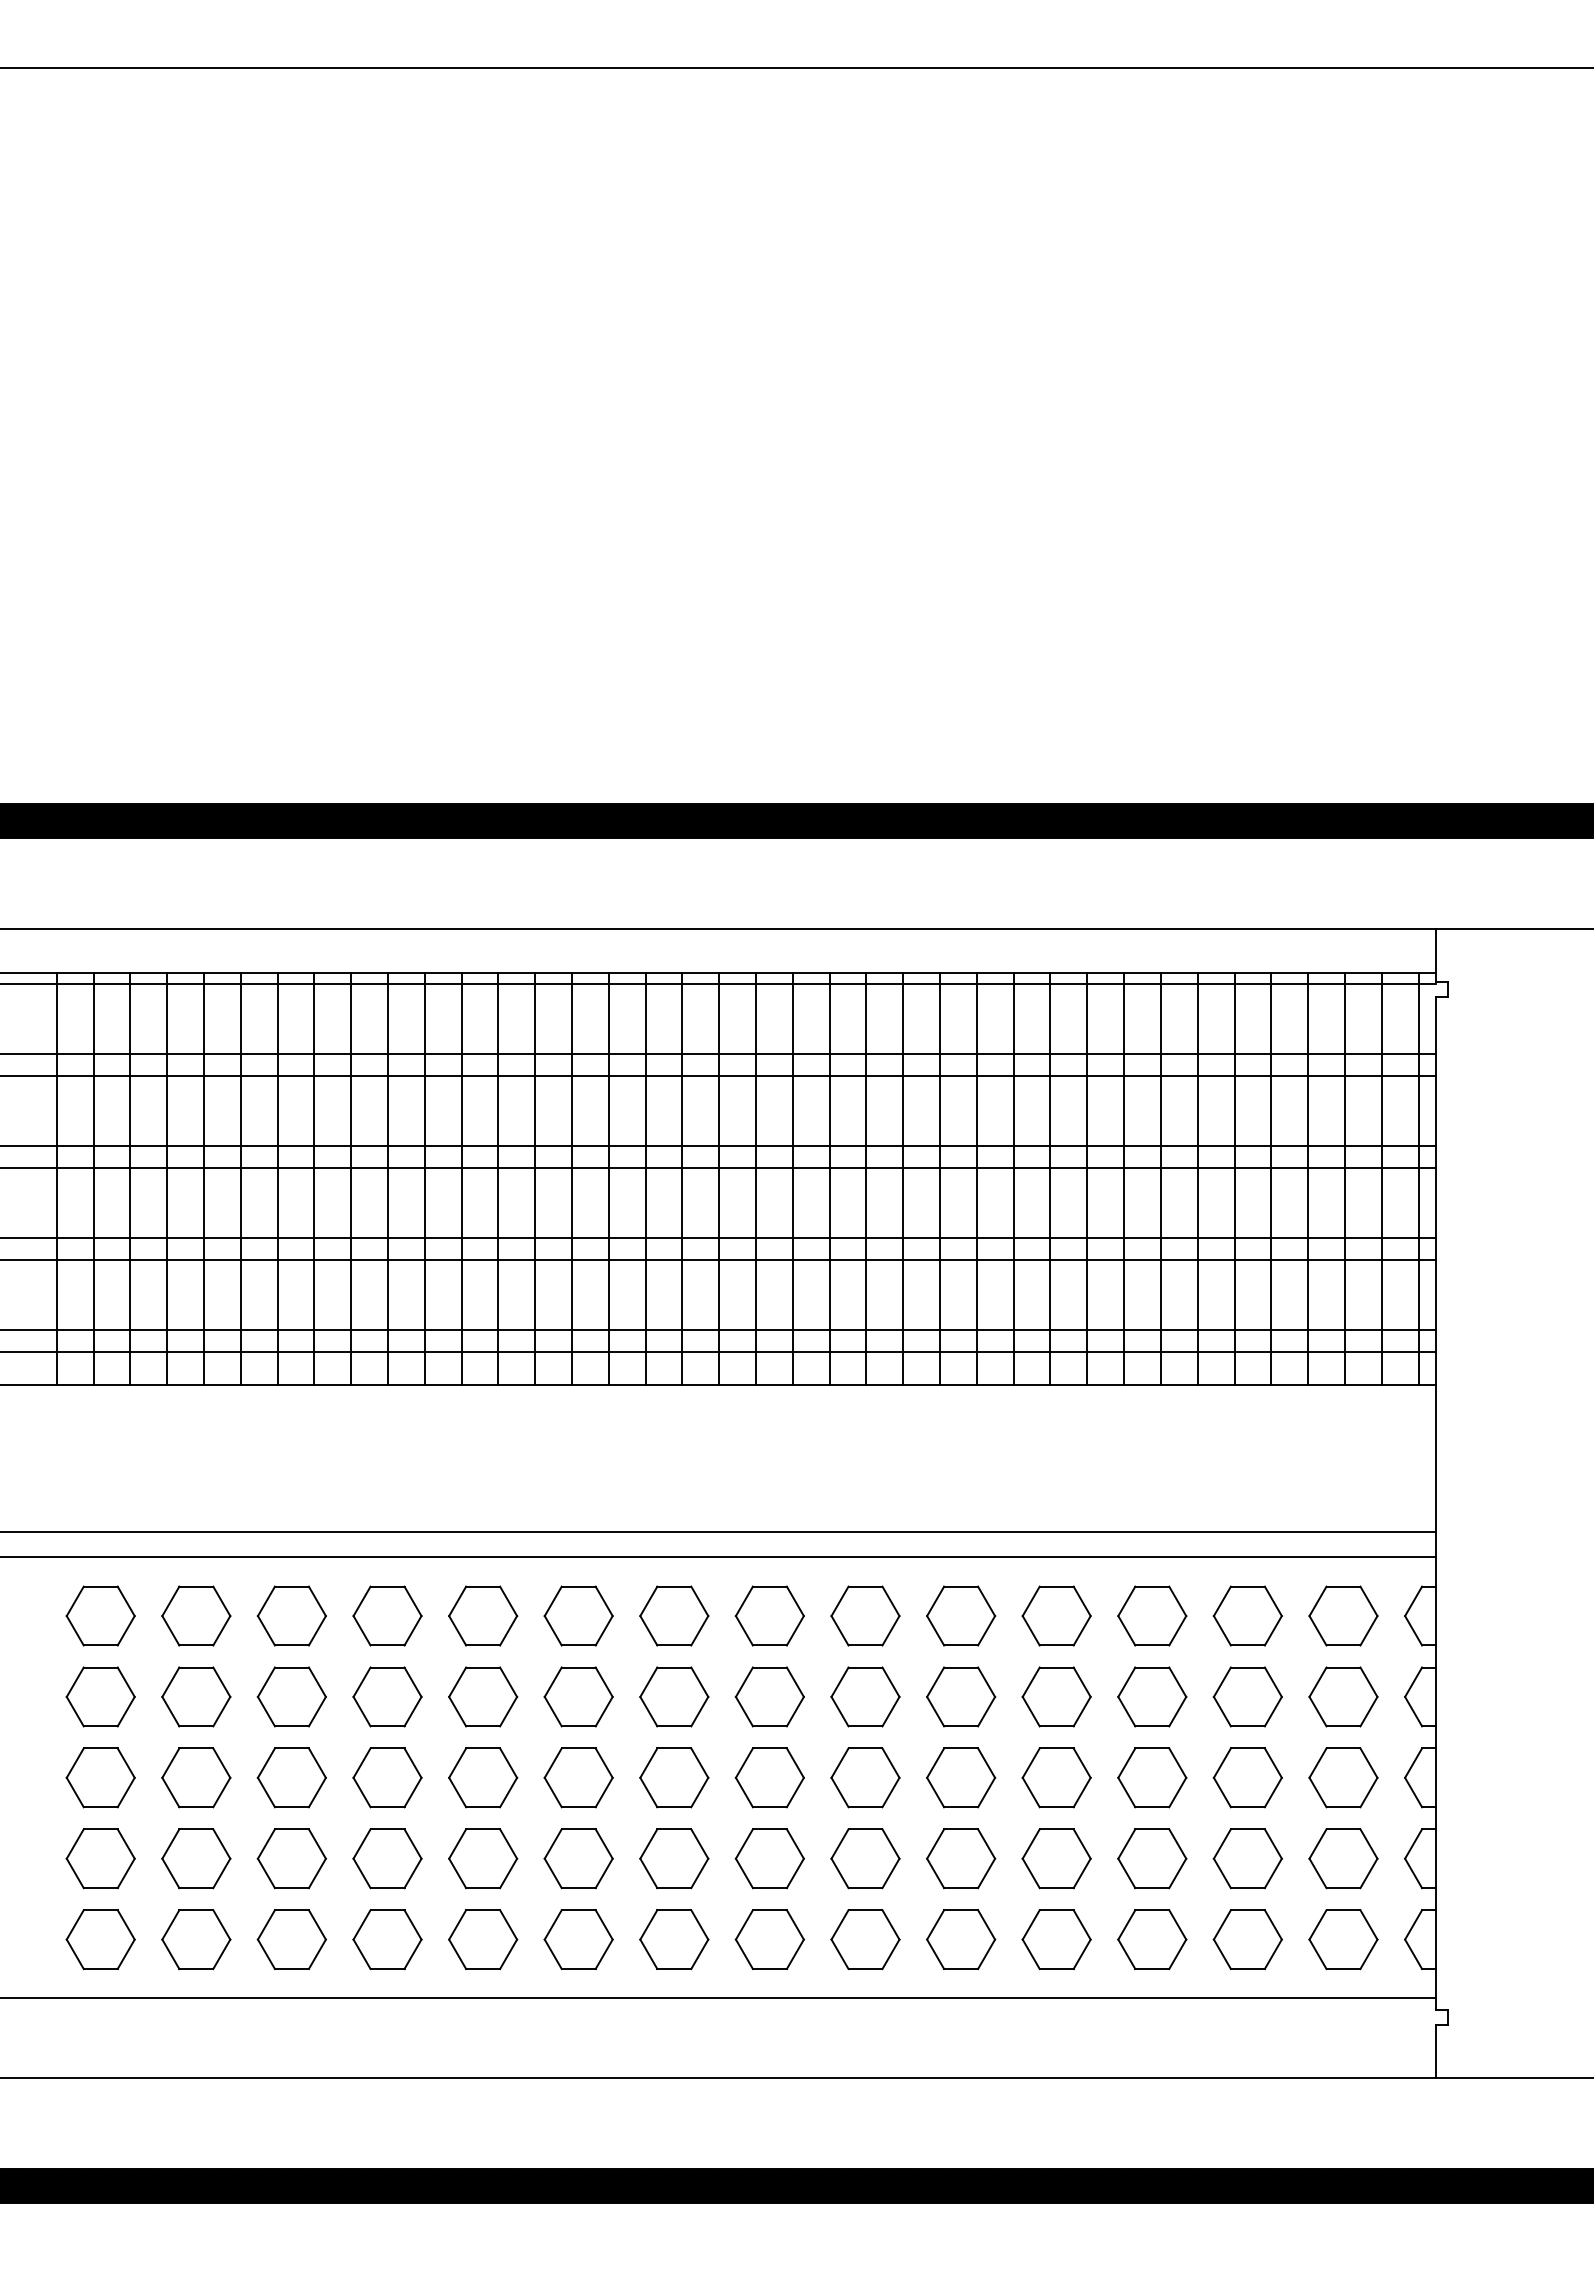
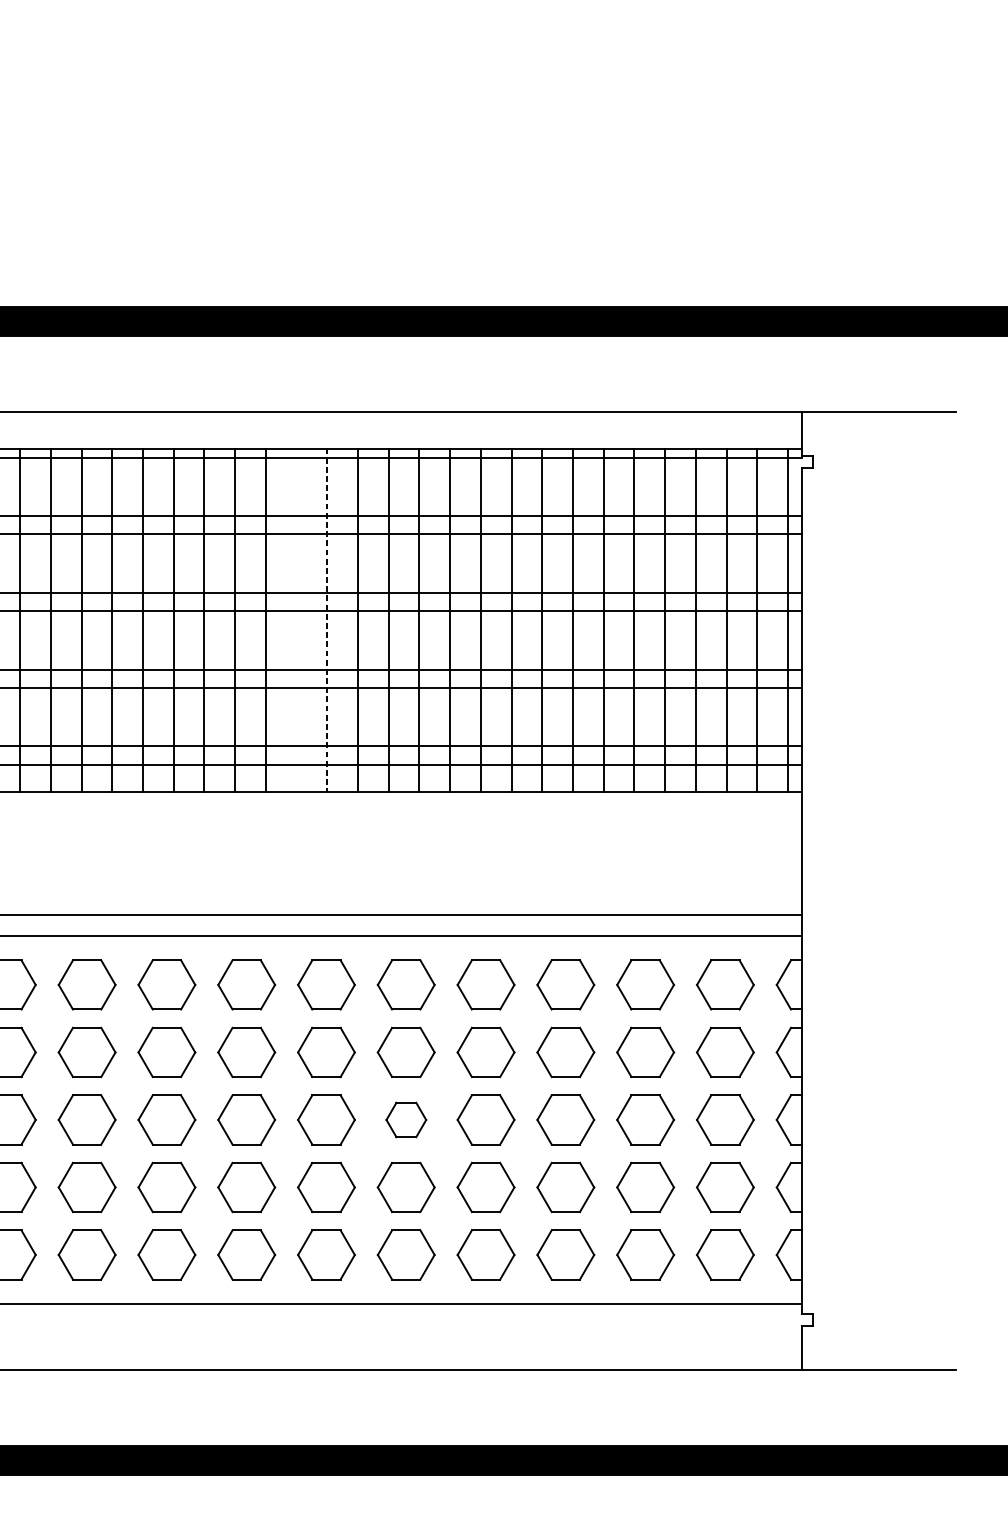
line: (829, 1179) -> (296, 620), removed
line: (866, 1179) -> (327, 620), solid -> dashed
part: (961, 1777) -> (406, 1119), size x0.7

